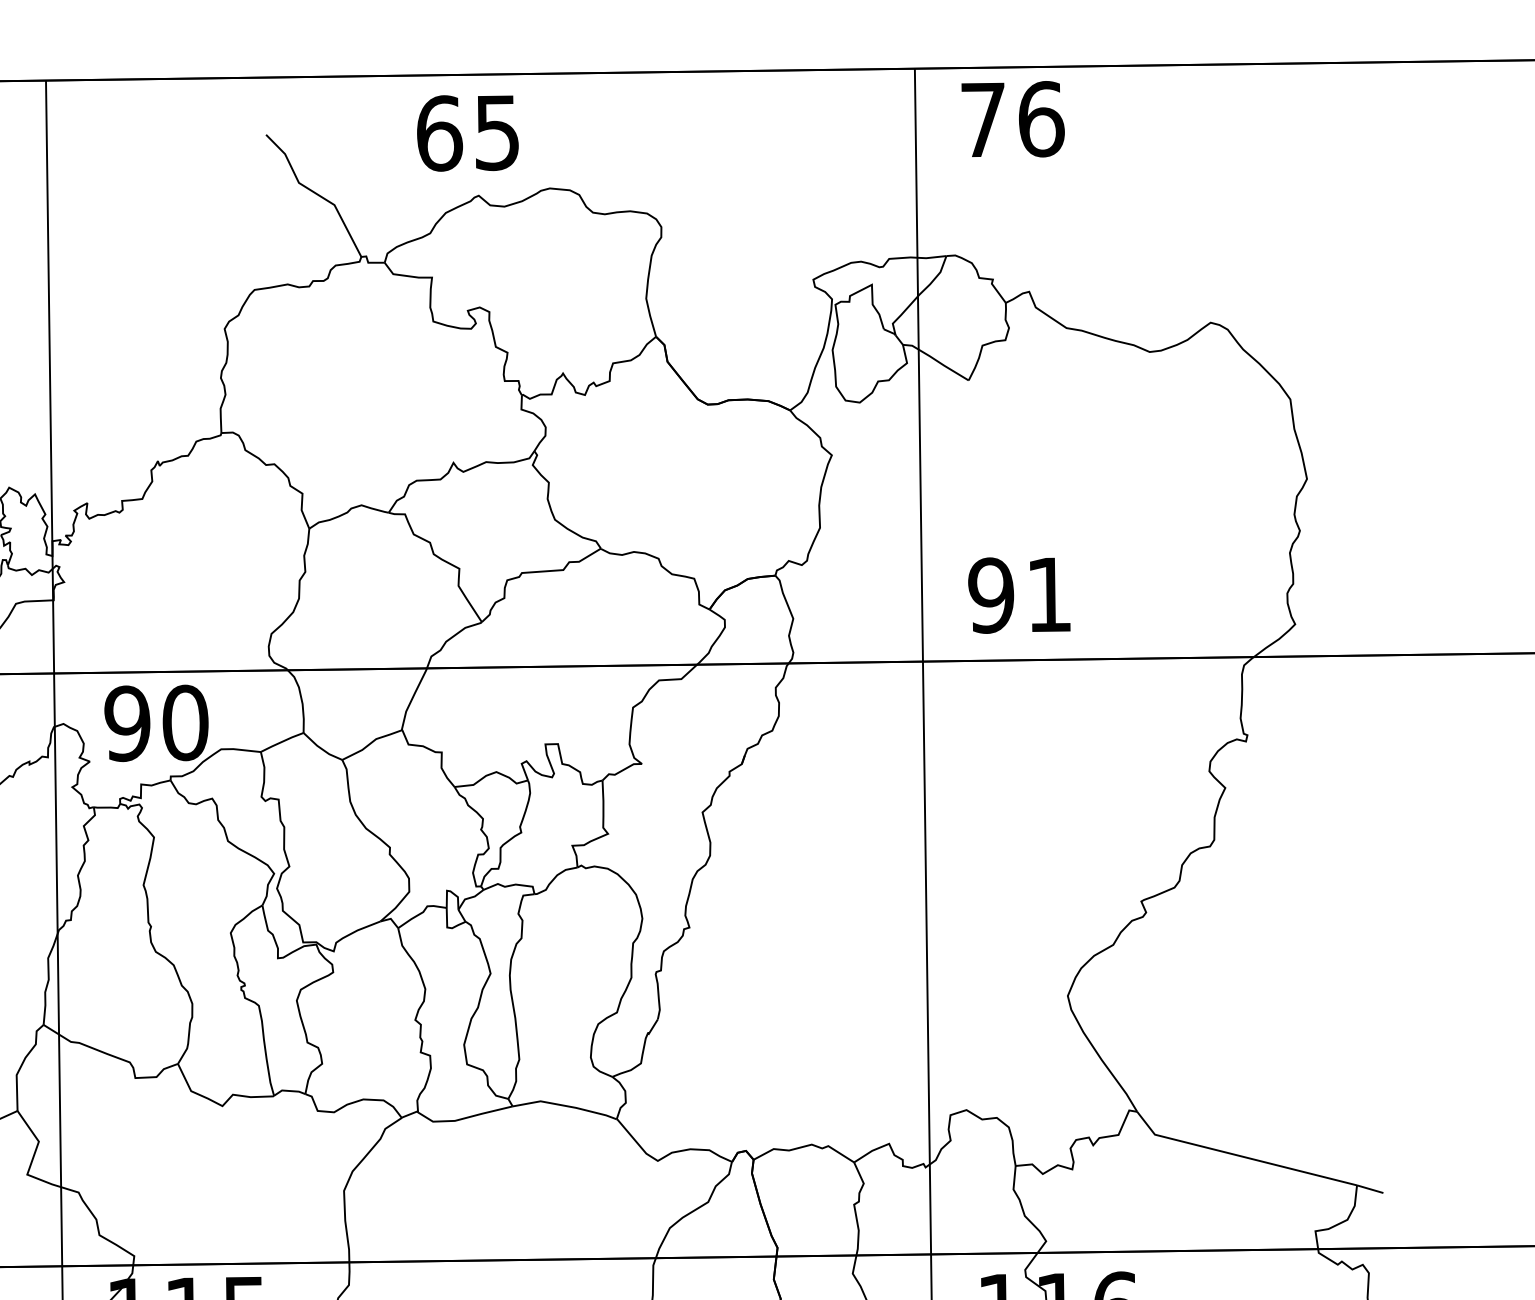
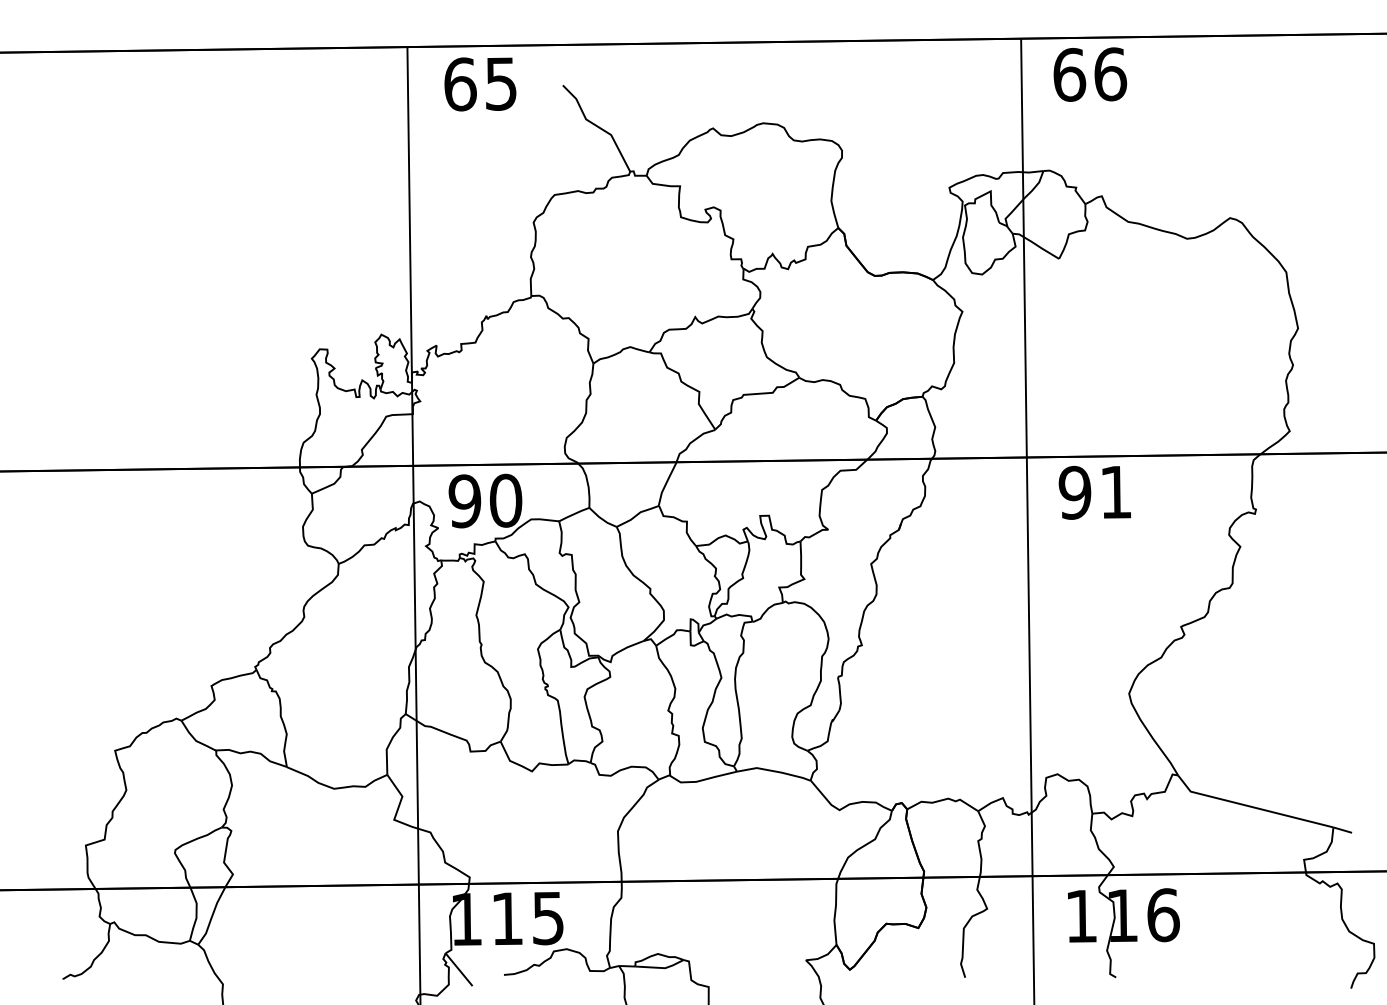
text: (983, 119) -> (1069, 74), 76 -> 66
text: (468, 133) -> (480, 84), moved
text: (1018, 595) -> (1094, 492), moved

